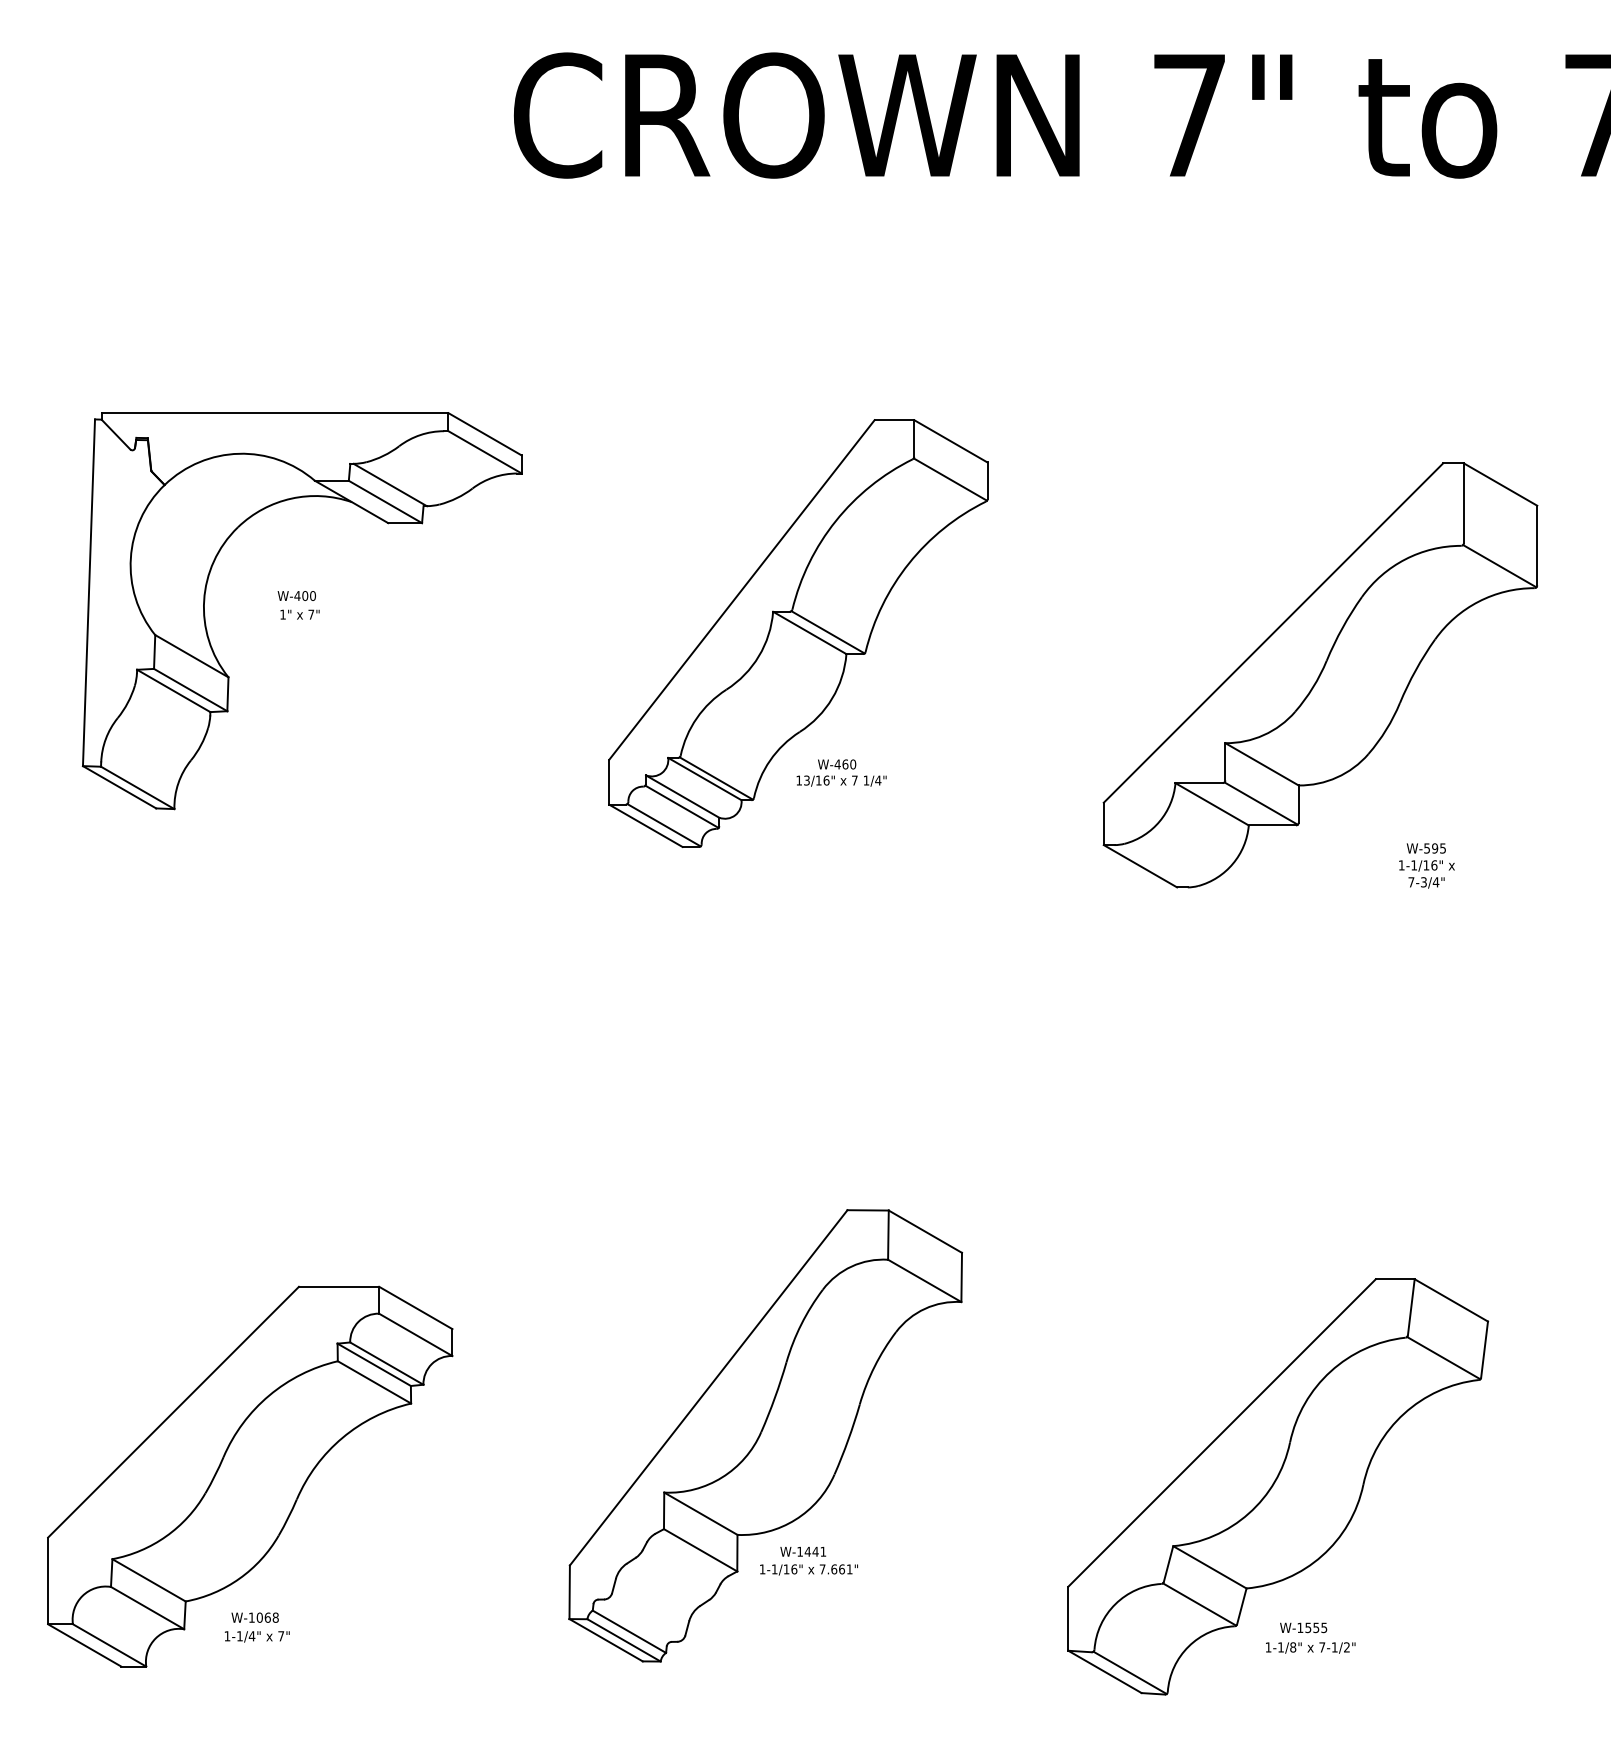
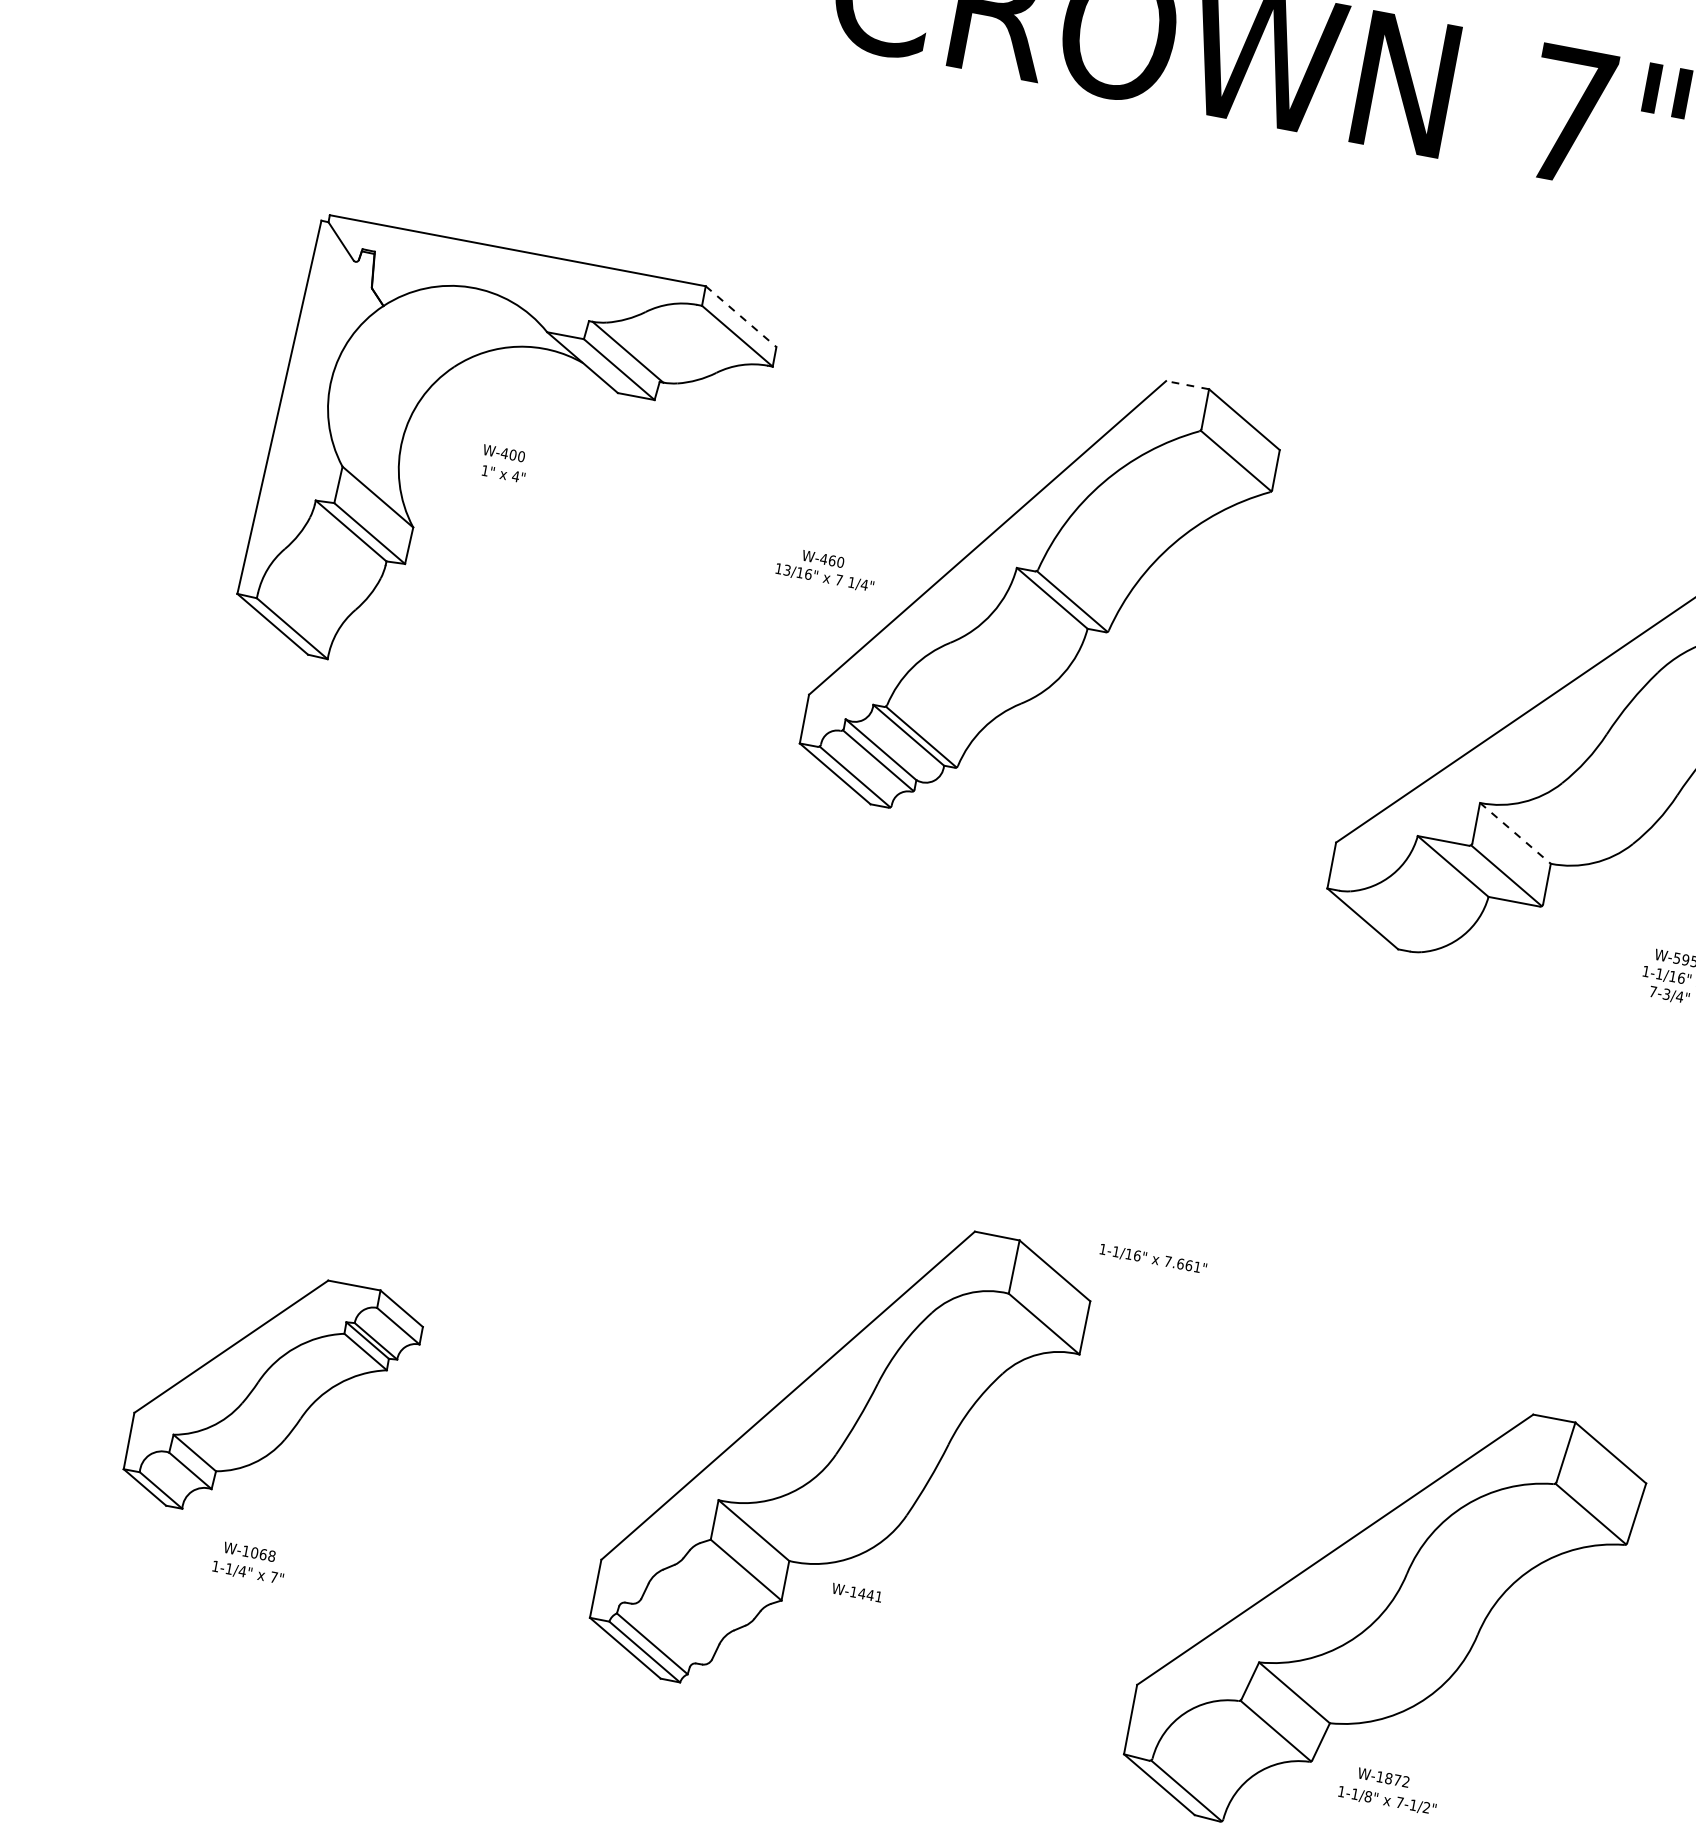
line: (894, 420) -> (1187, 385), solid -> dashed
line: (485, 434) -> (741, 316), solid -> dashed
text: (311, 614) -> (516, 476), 7" -> 4"
line: (1262, 764) -> (1515, 833), solid -> dashed
text: (841, 772) -> (826, 568), moved
part: (250, 1476) -> (273, 1397), size x0.6
text: (808, 1569) -> (1152, 1258), moved
text: (1316, 1627) -> (1397, 1779), W-1555 -> W-1872

